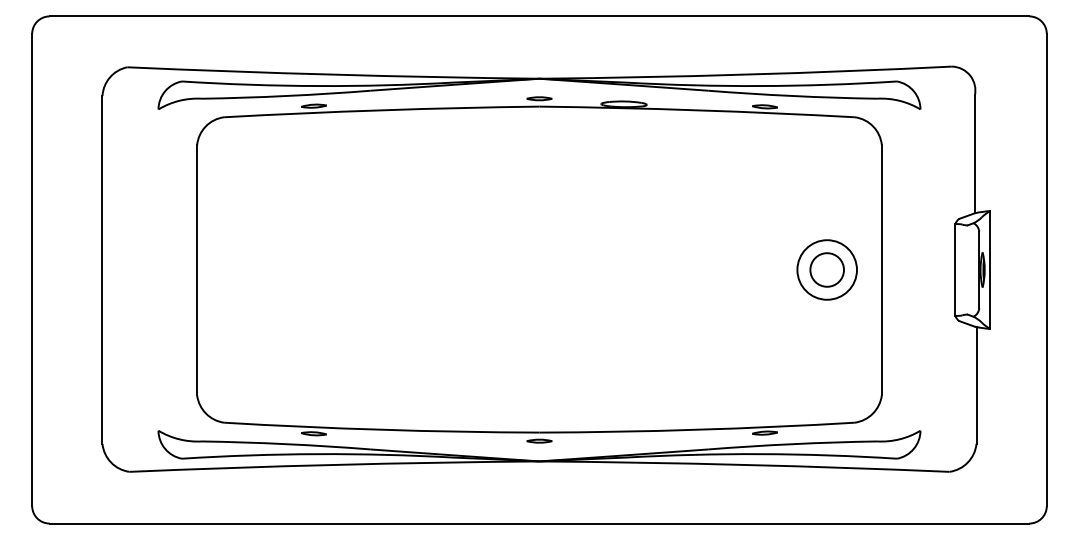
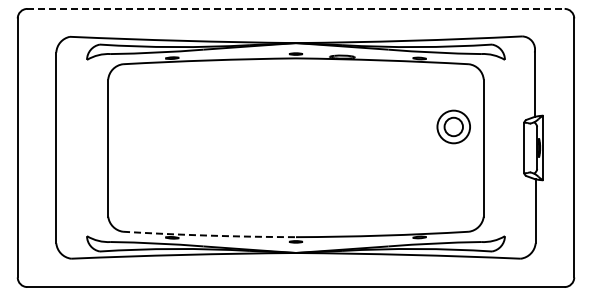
line: (540, 15) -> (296, 8), solid -> dashed
part: (826, 269) -> (453, 126), moved
arc: (381, 429) -> (209, 235), solid -> dashed

